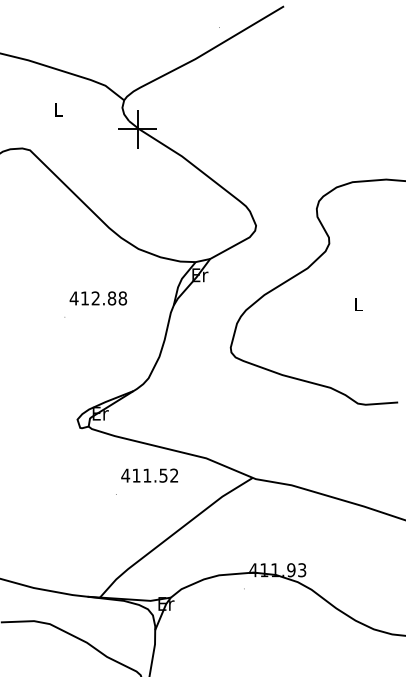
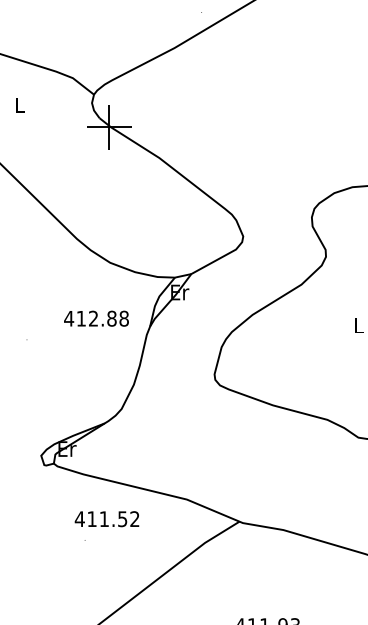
text: (98, 298) -> (96, 318), moved
text: (149, 475) -> (106, 518), moved

